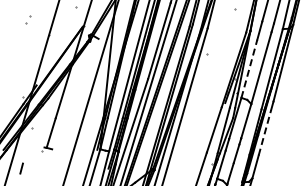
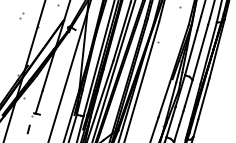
line: (249, 68) -> (191, 52), dashed -> solid
line: (264, 132) -> (202, 101), dashed -> solid
line: (21, 168) -> (28, 129), moved

